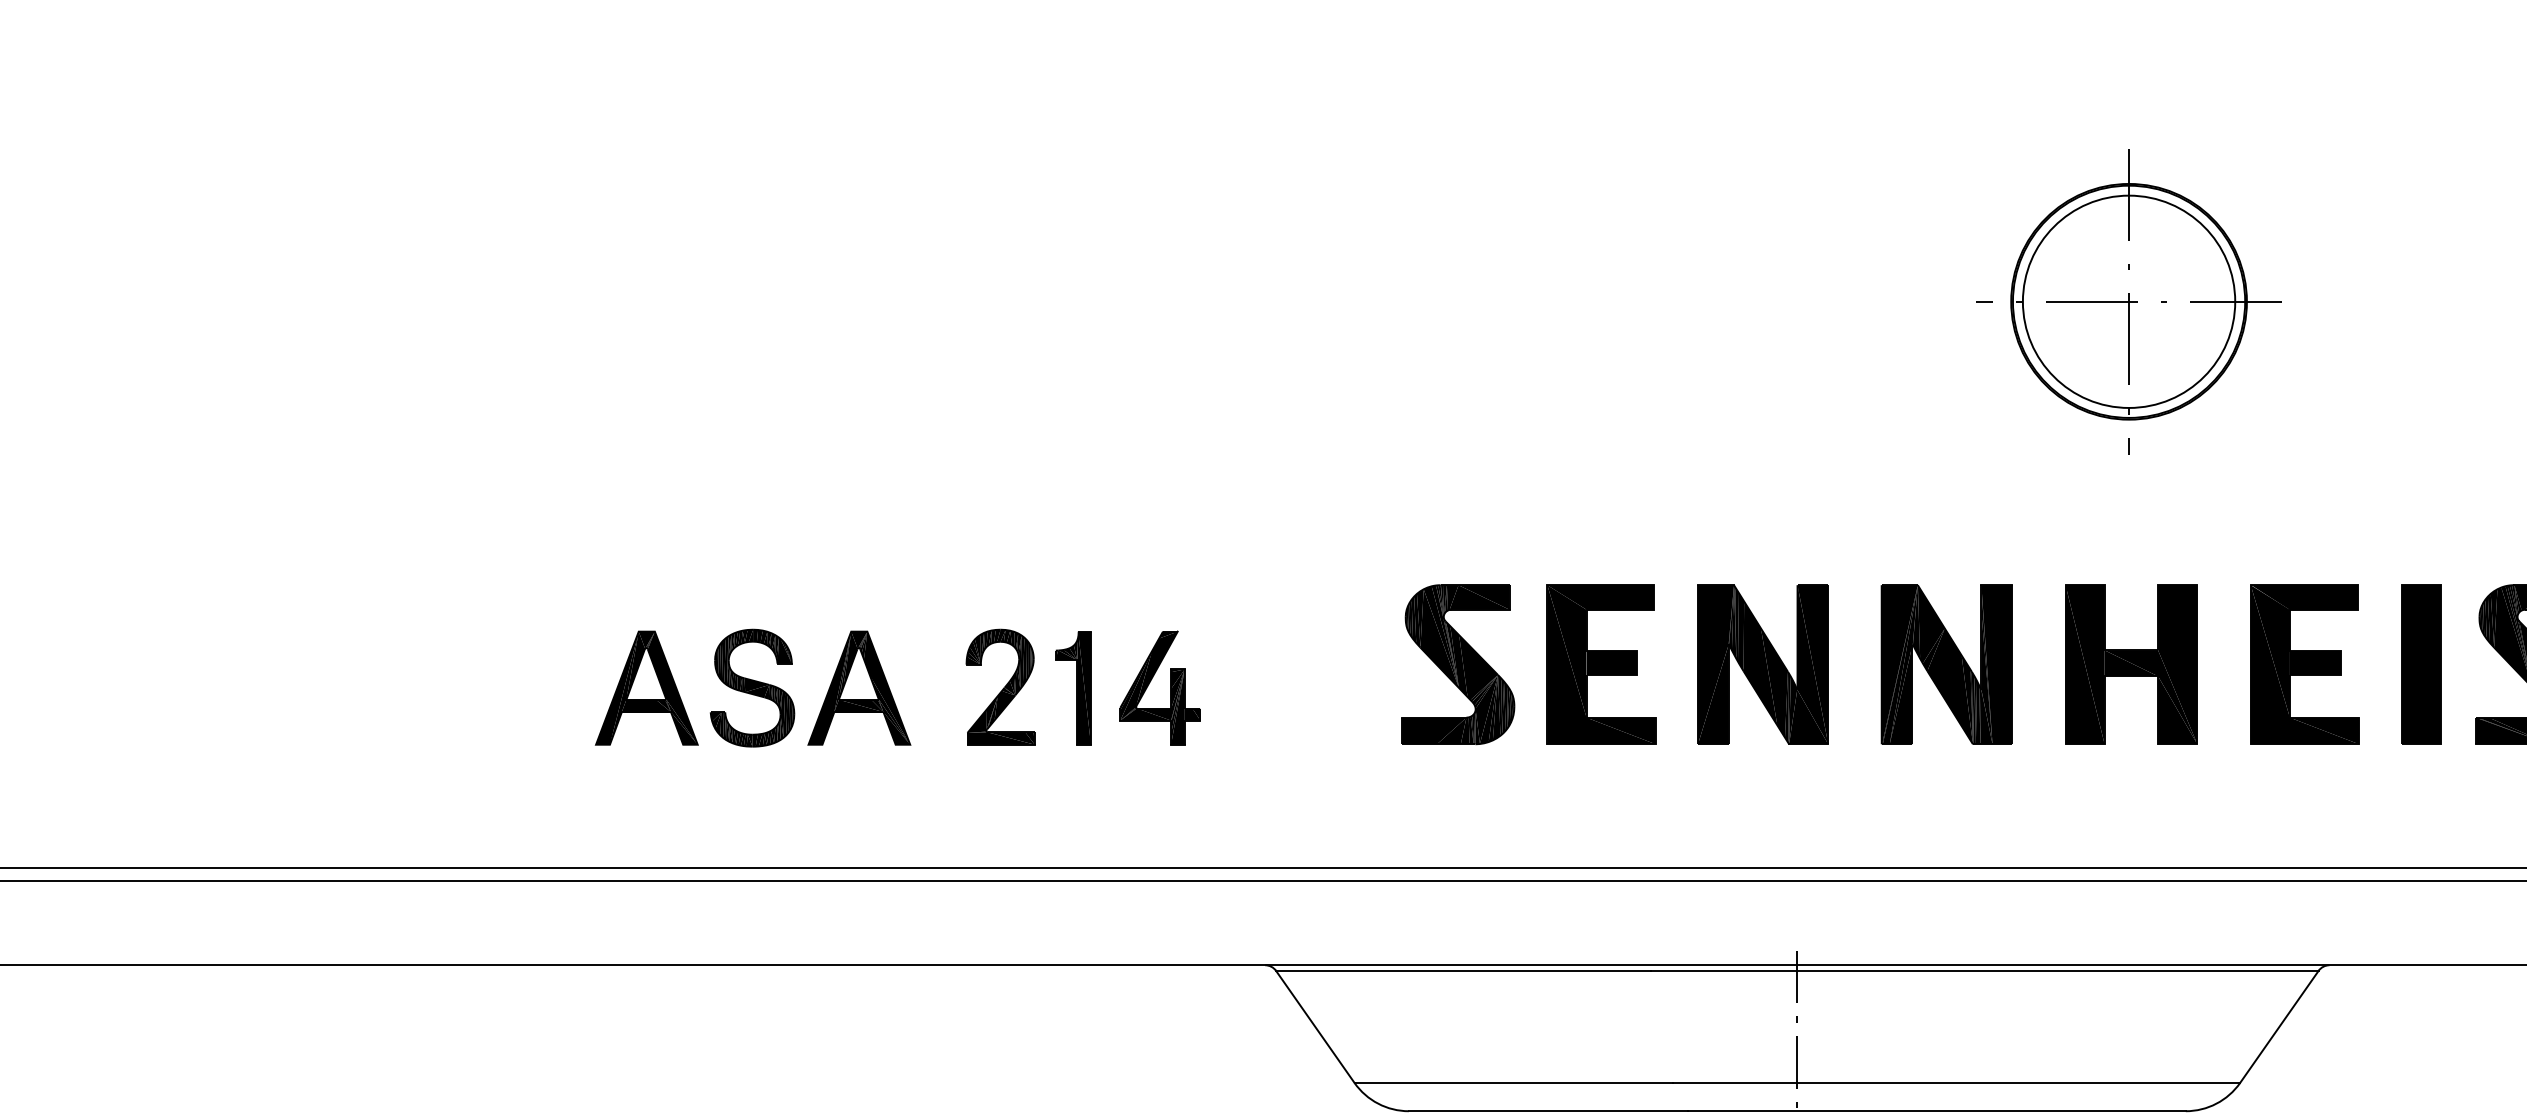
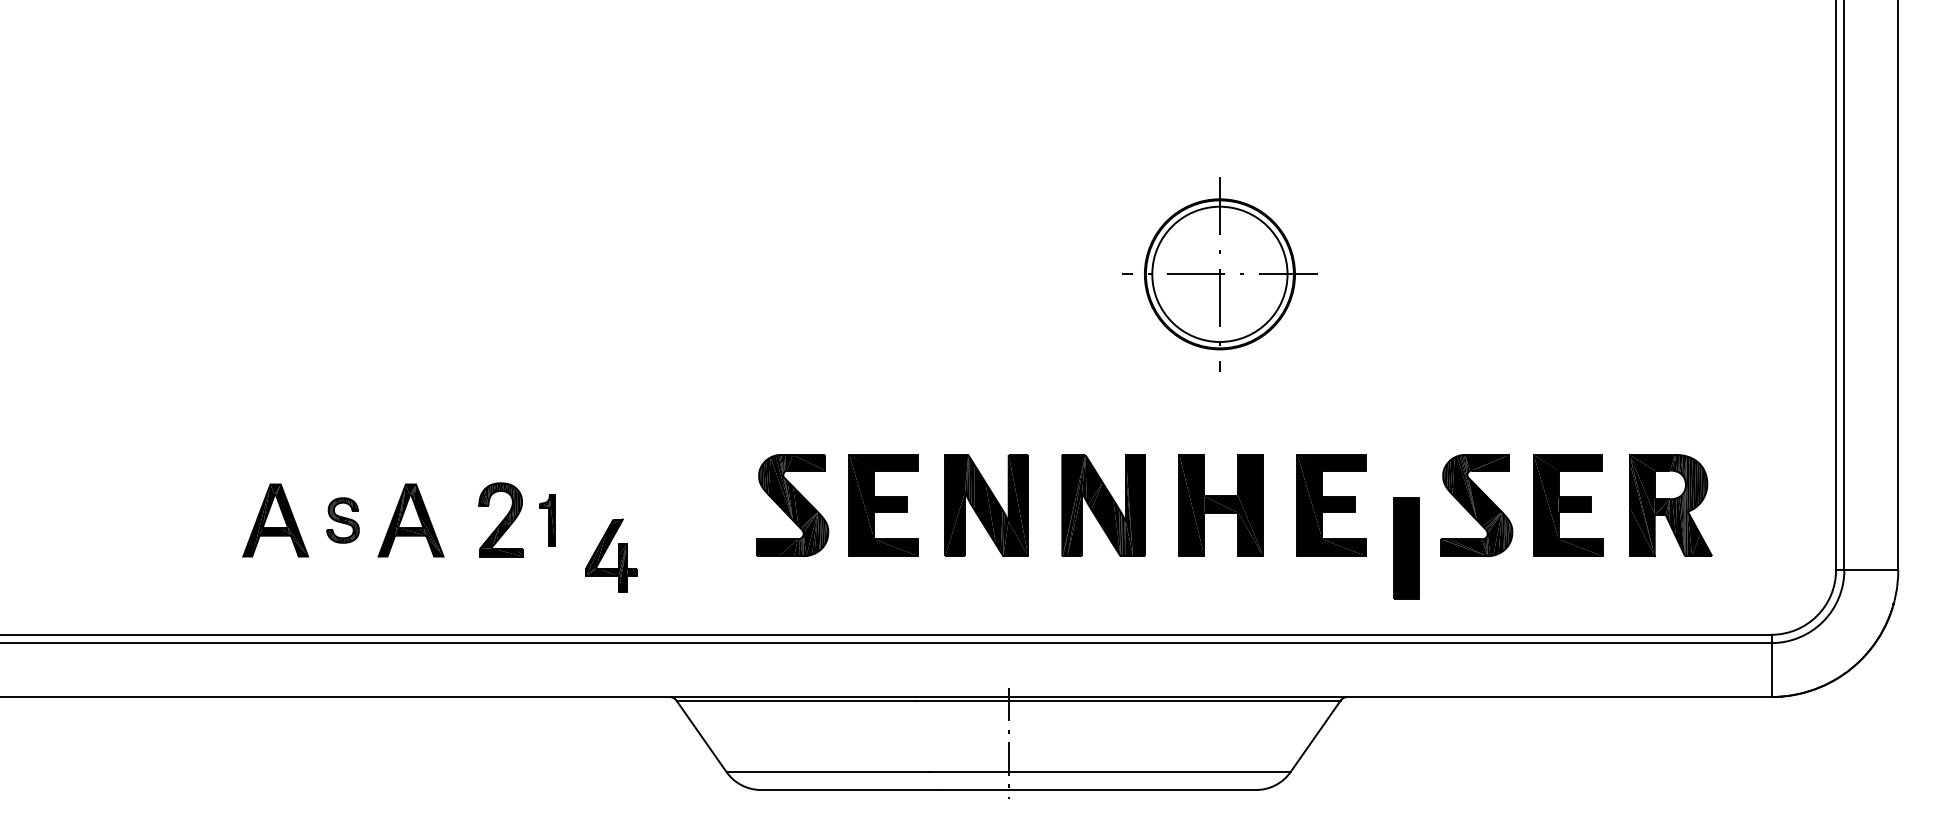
part: (2421, 664) -> (1406, 548), moved
part: (1152, 681) -> (606, 551), moved
part: (751, 688) -> (342, 520), size x0.6
part: (1073, 688) -> (547, 520), size x0.7

